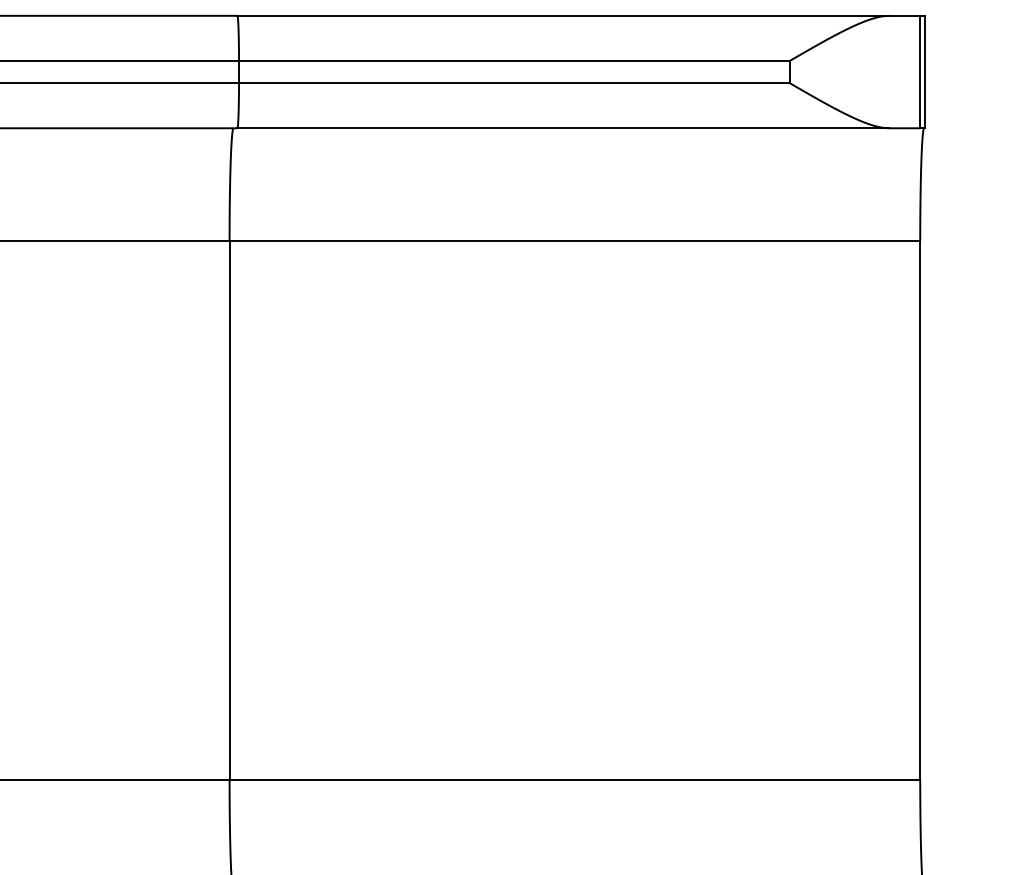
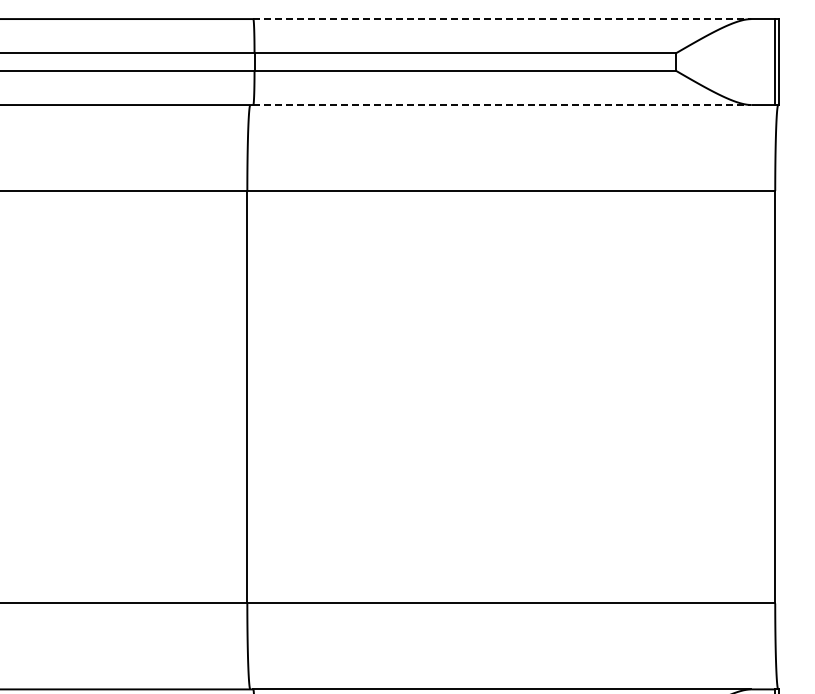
line: (563, 16) -> (502, 19), solid -> dashed
line: (563, 128) -> (502, 105), solid -> dashed

